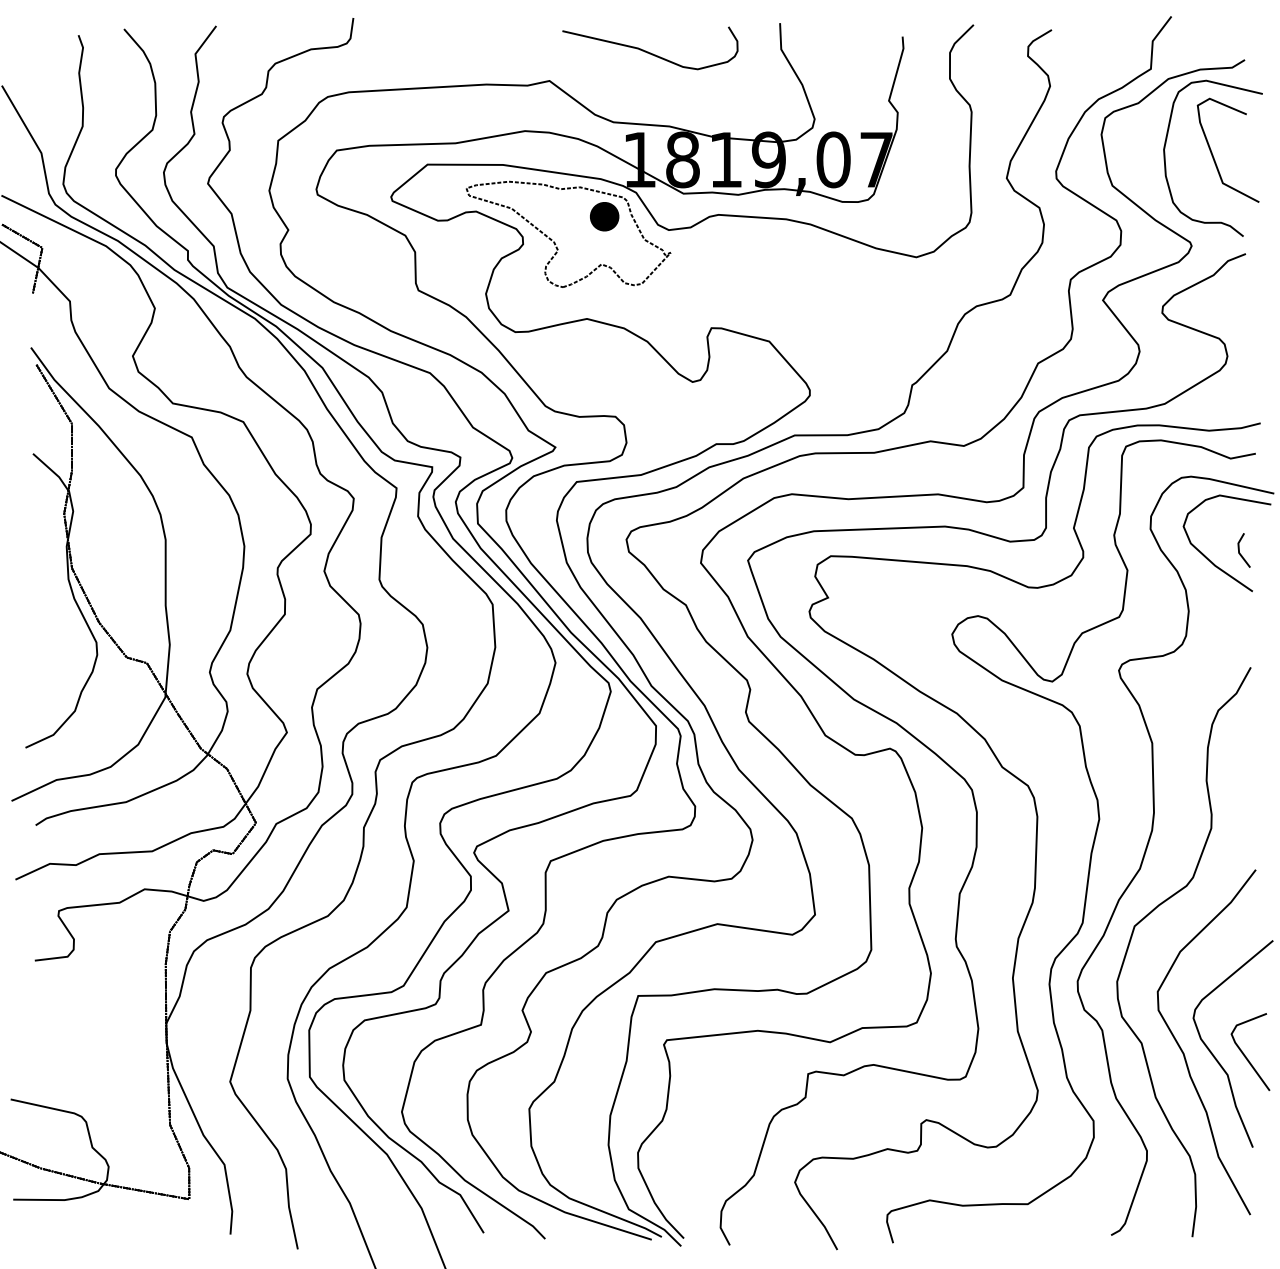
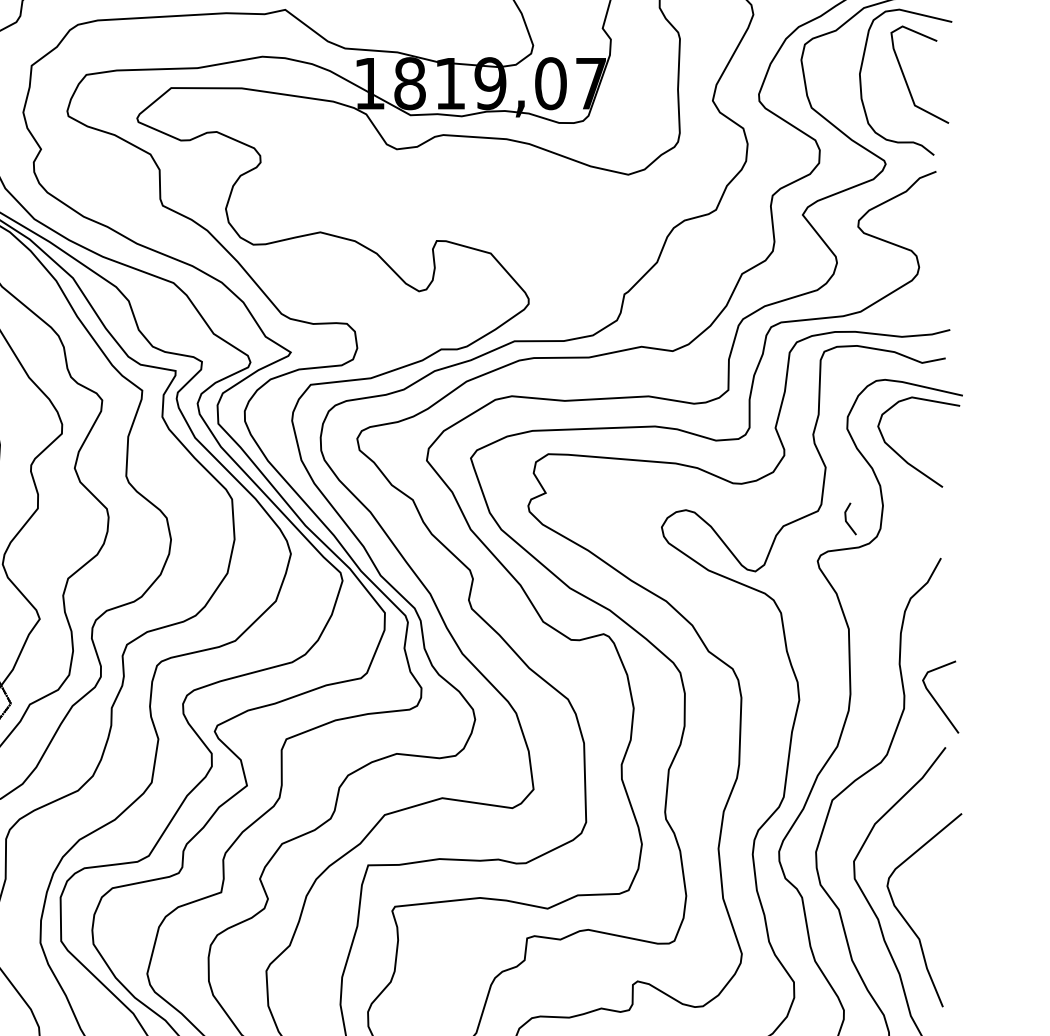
part: (555, 242) -> (290, 160), removed
line: (1240, 552) -> (847, 520), moved
part: (1244, 1053) -> (935, 698), moved

